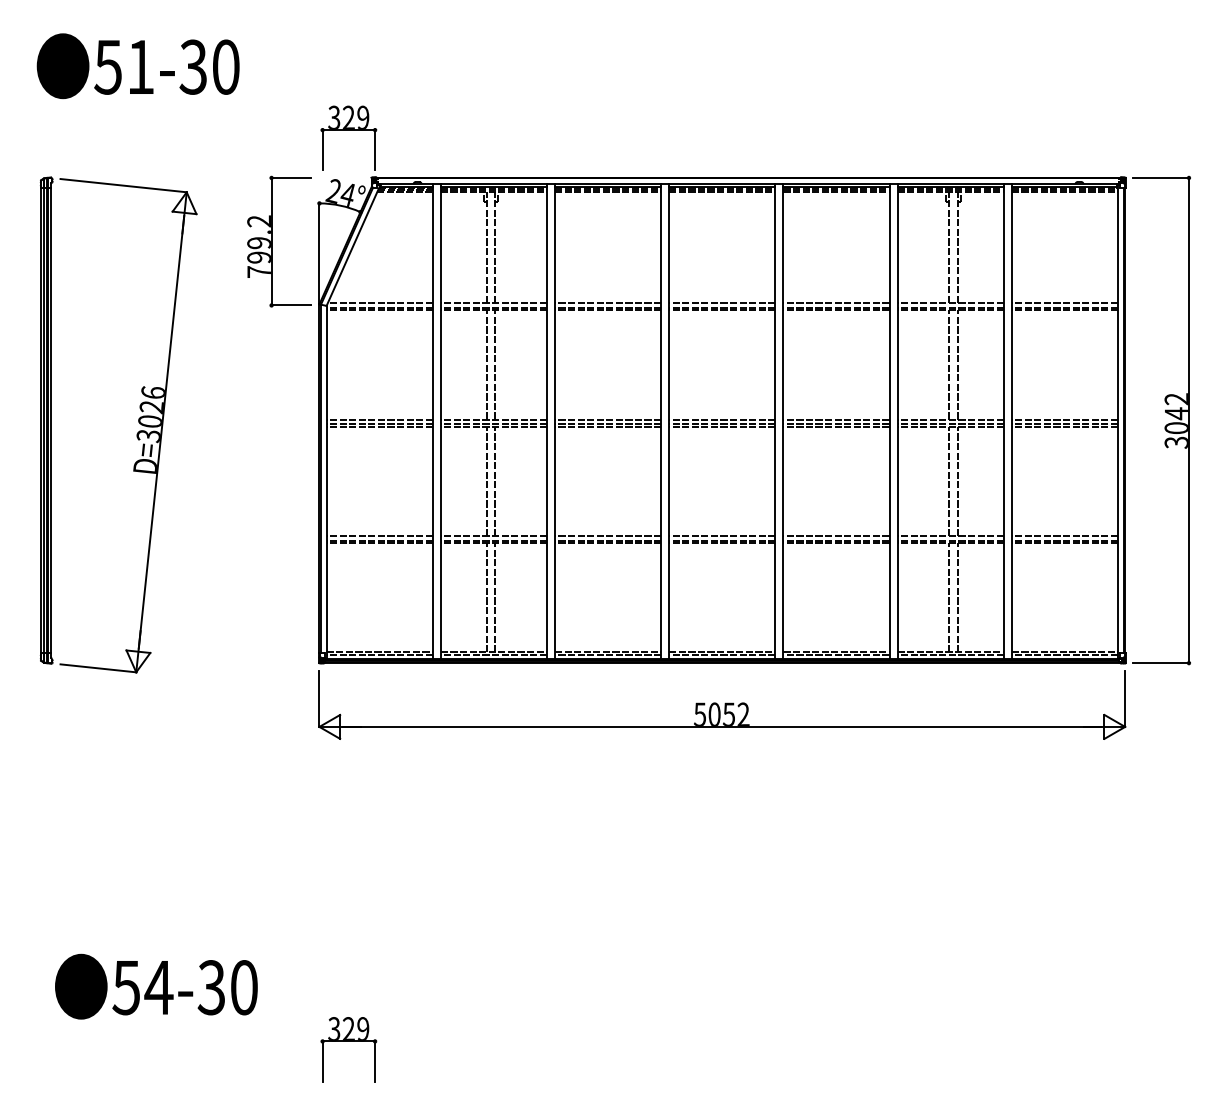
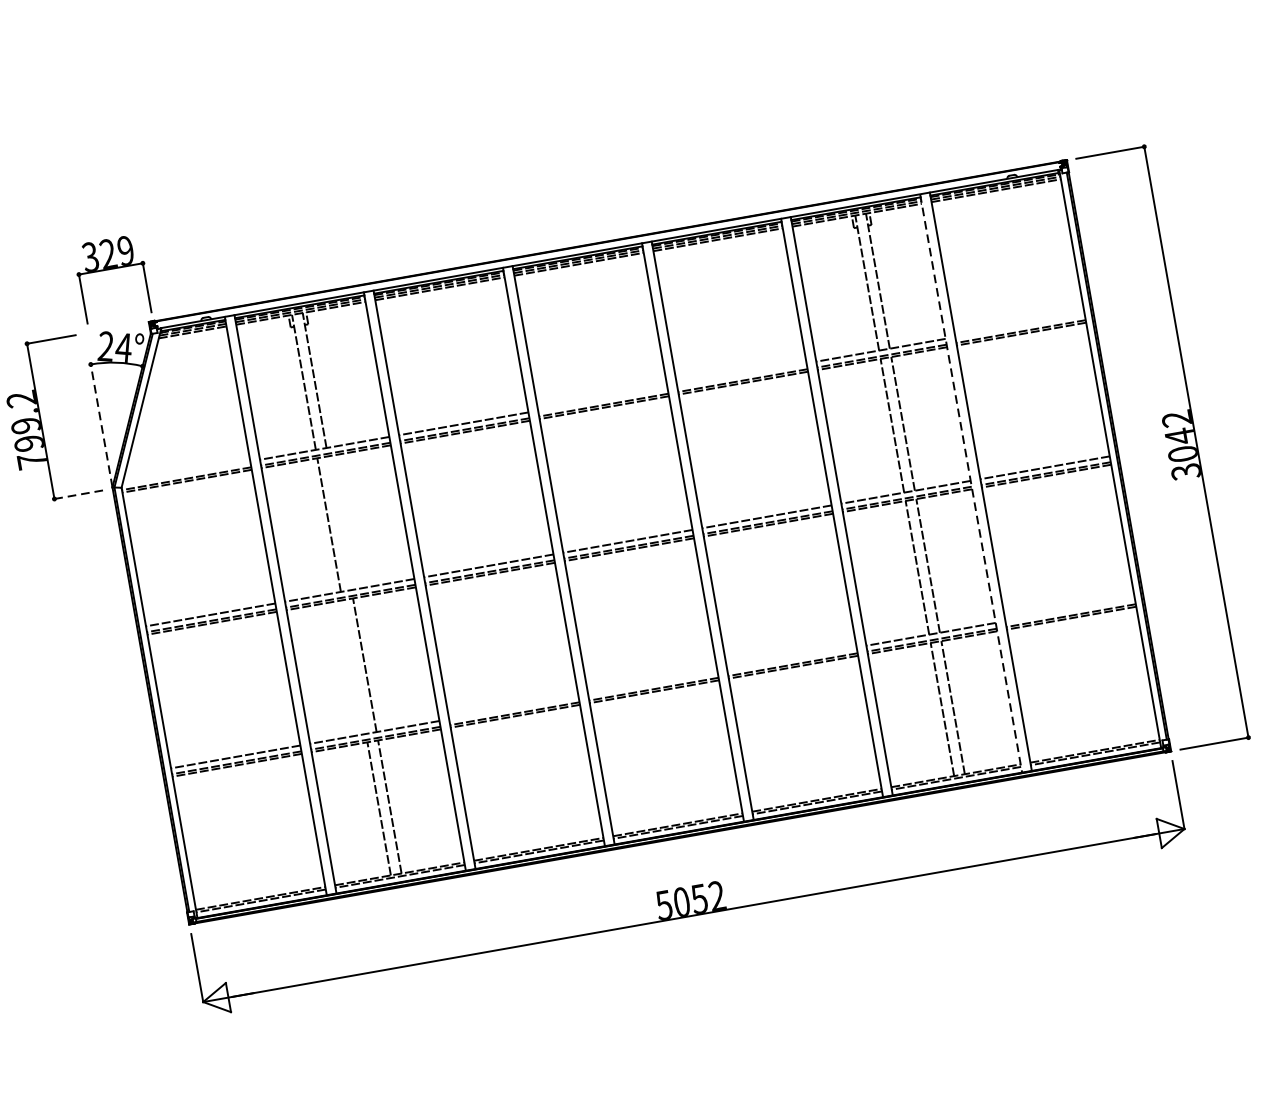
line: (319, 253) -> (101, 425), solid -> dashed
line: (379, 303) -> (185, 473), removed
line: (722, 303) -> (603, 399), removed
line: (836, 303) -> (741, 375), removed
line: (1064, 303) -> (1019, 326), removed
line: (290, 305) -> (77, 495), solid -> dashed
line: (495, 364) -> (339, 522), removed
line: (1003, 422) -> (970, 484), solid -> dashed
line: (486, 481) -> (353, 667), removed
line: (608, 536) -> (514, 708), removed
line: (722, 536) -> (653, 683), removed
line: (836, 536) -> (792, 659), removed
line: (1064, 536) -> (1069, 610), removed

